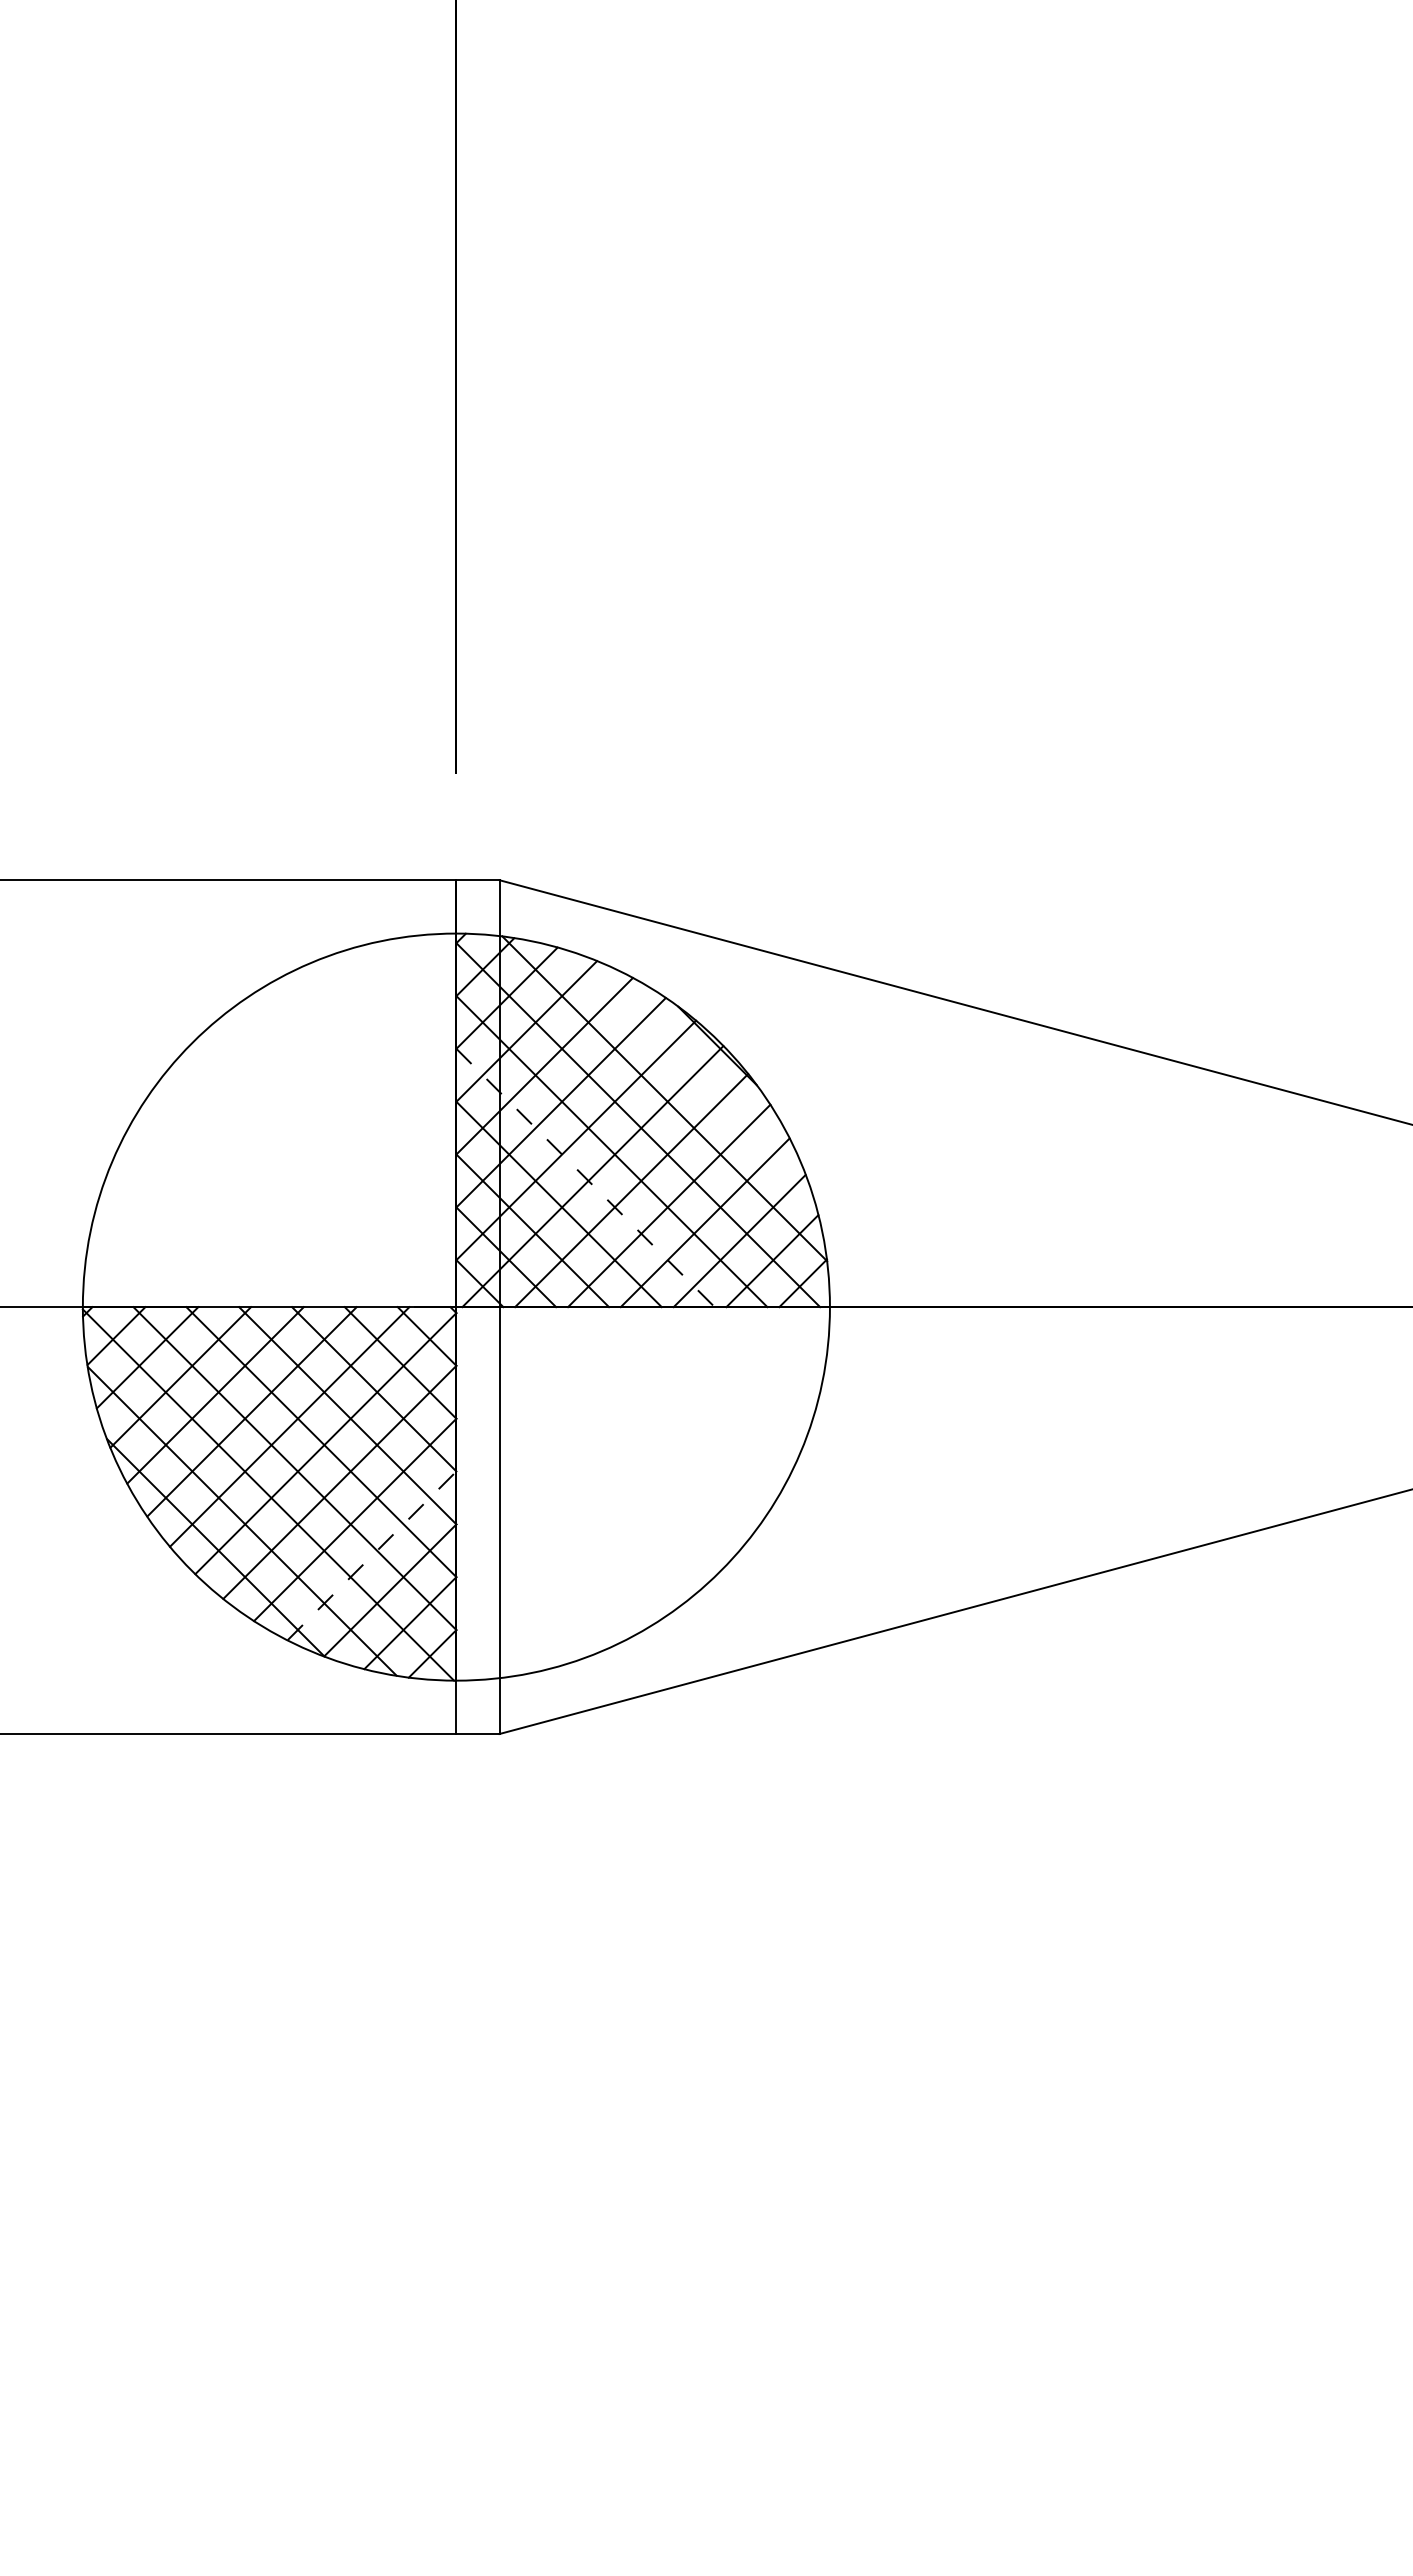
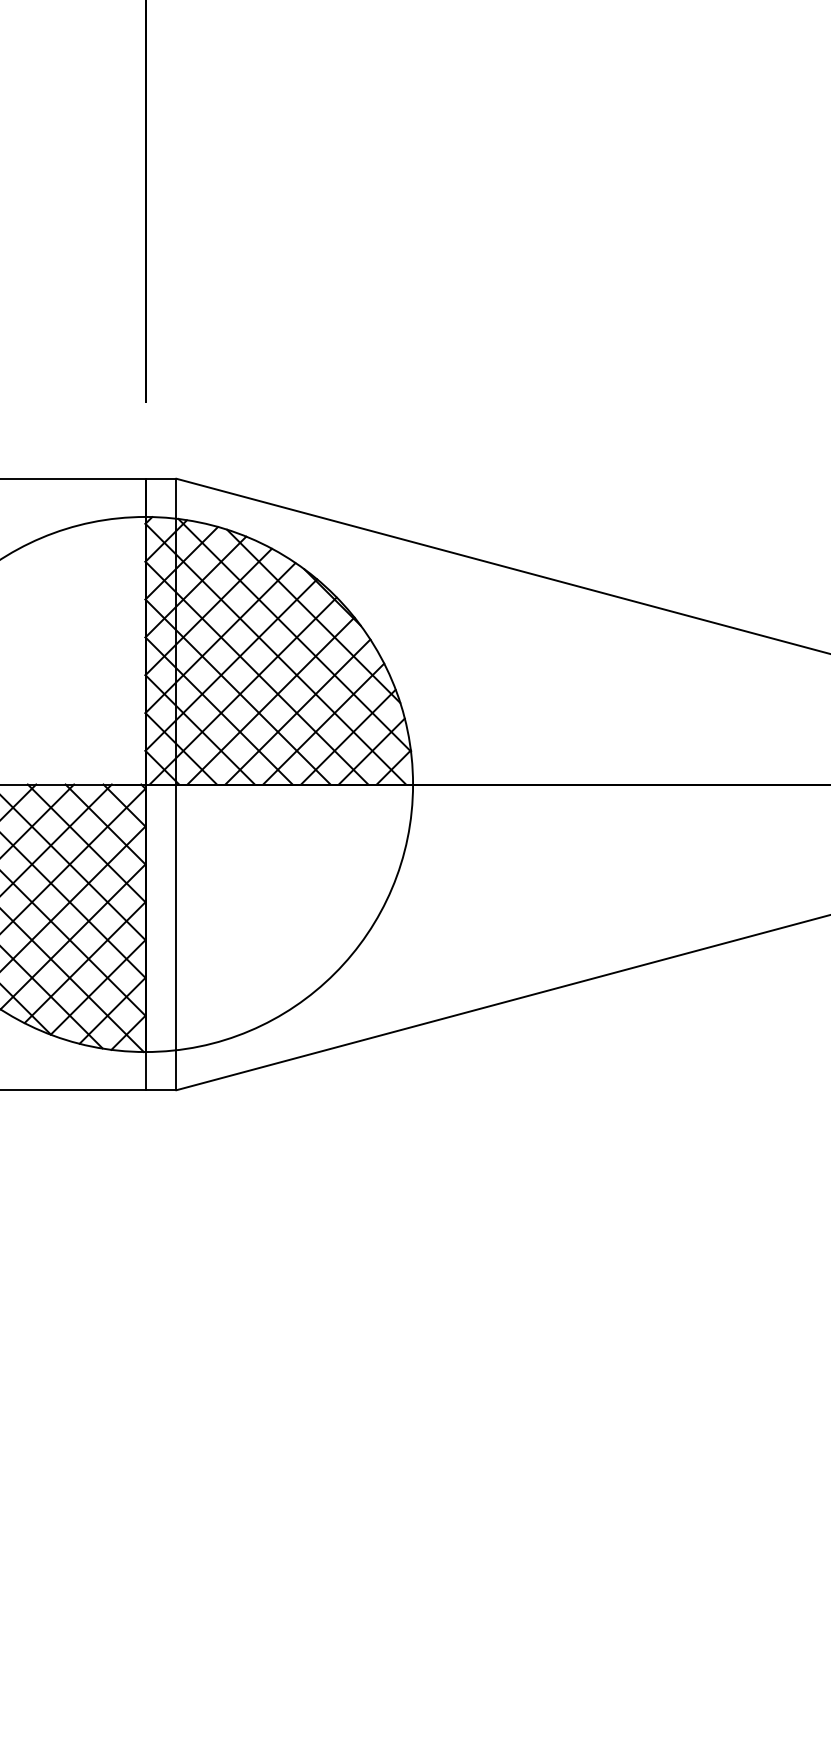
line: (691, 1072) -> (313, 616), added
line: (585, 1177) -> (237, 691), dashed -> solid
line: (372, 1555) -> (85, 962), dashed -> solid

